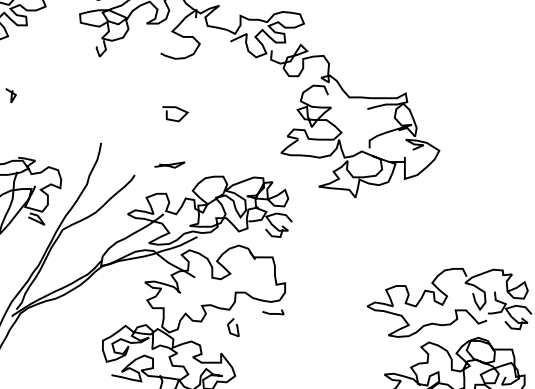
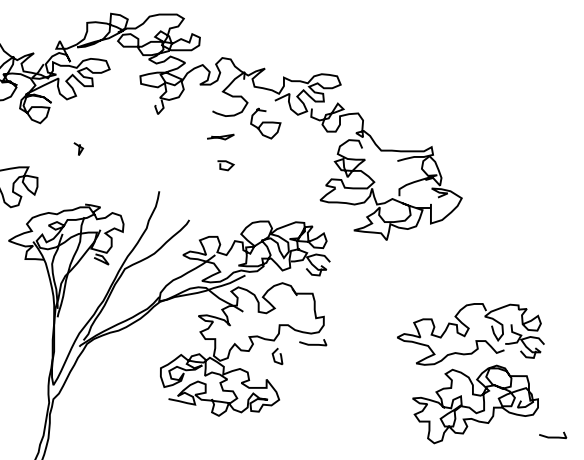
part: (219, 67) -> (265, 123), added
part: (175, 114) -> (225, 165), size x0.71
part: (169, 164) -> (220, 136), moved
part: (273, 311) -> (313, 342), size x1.43

